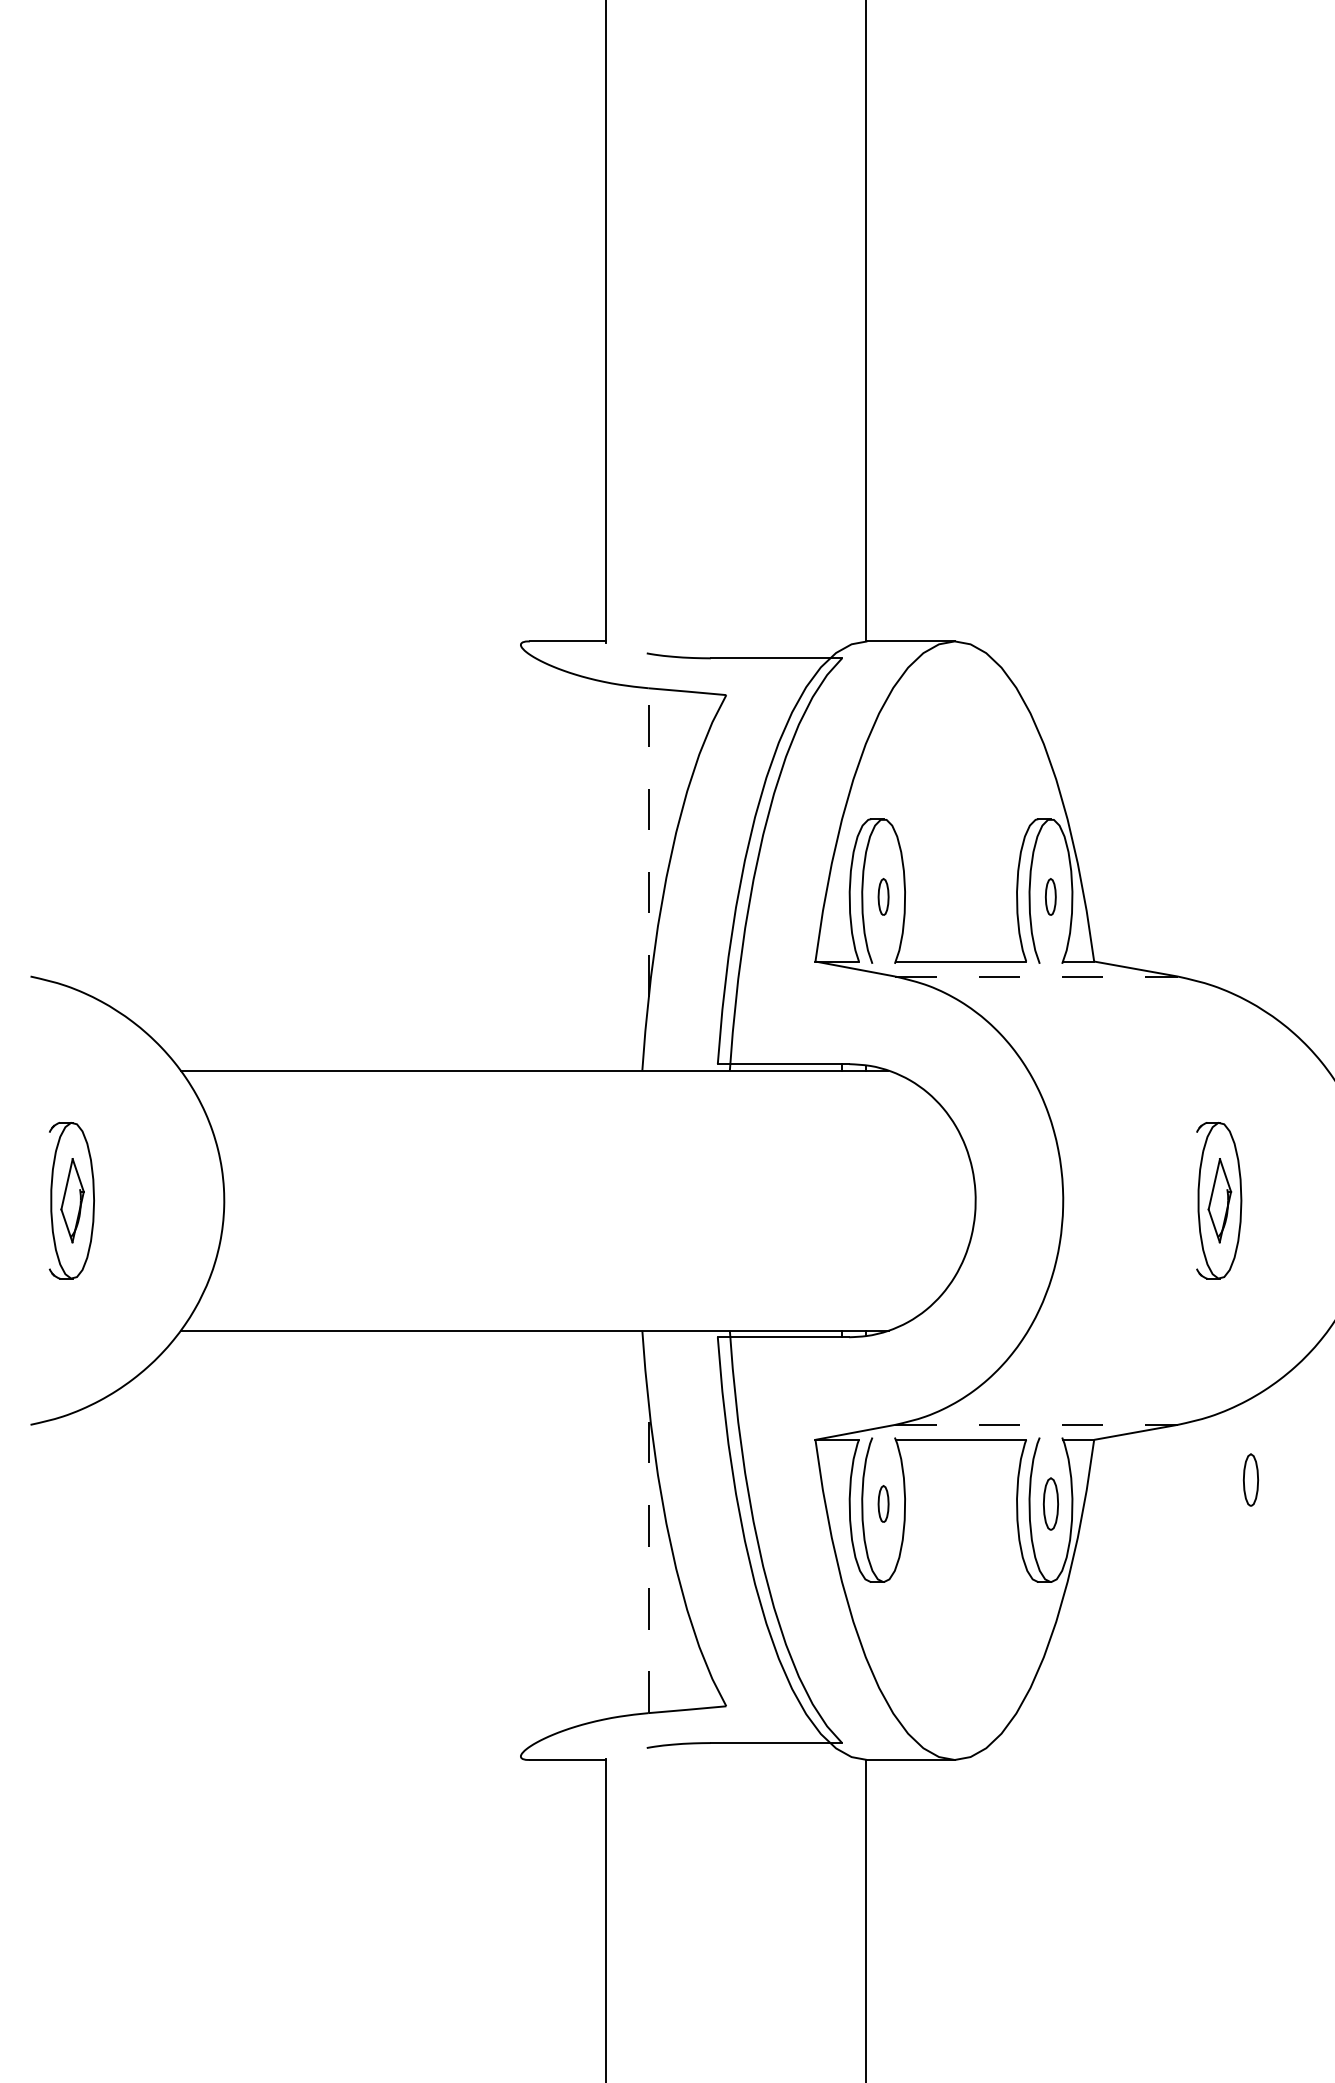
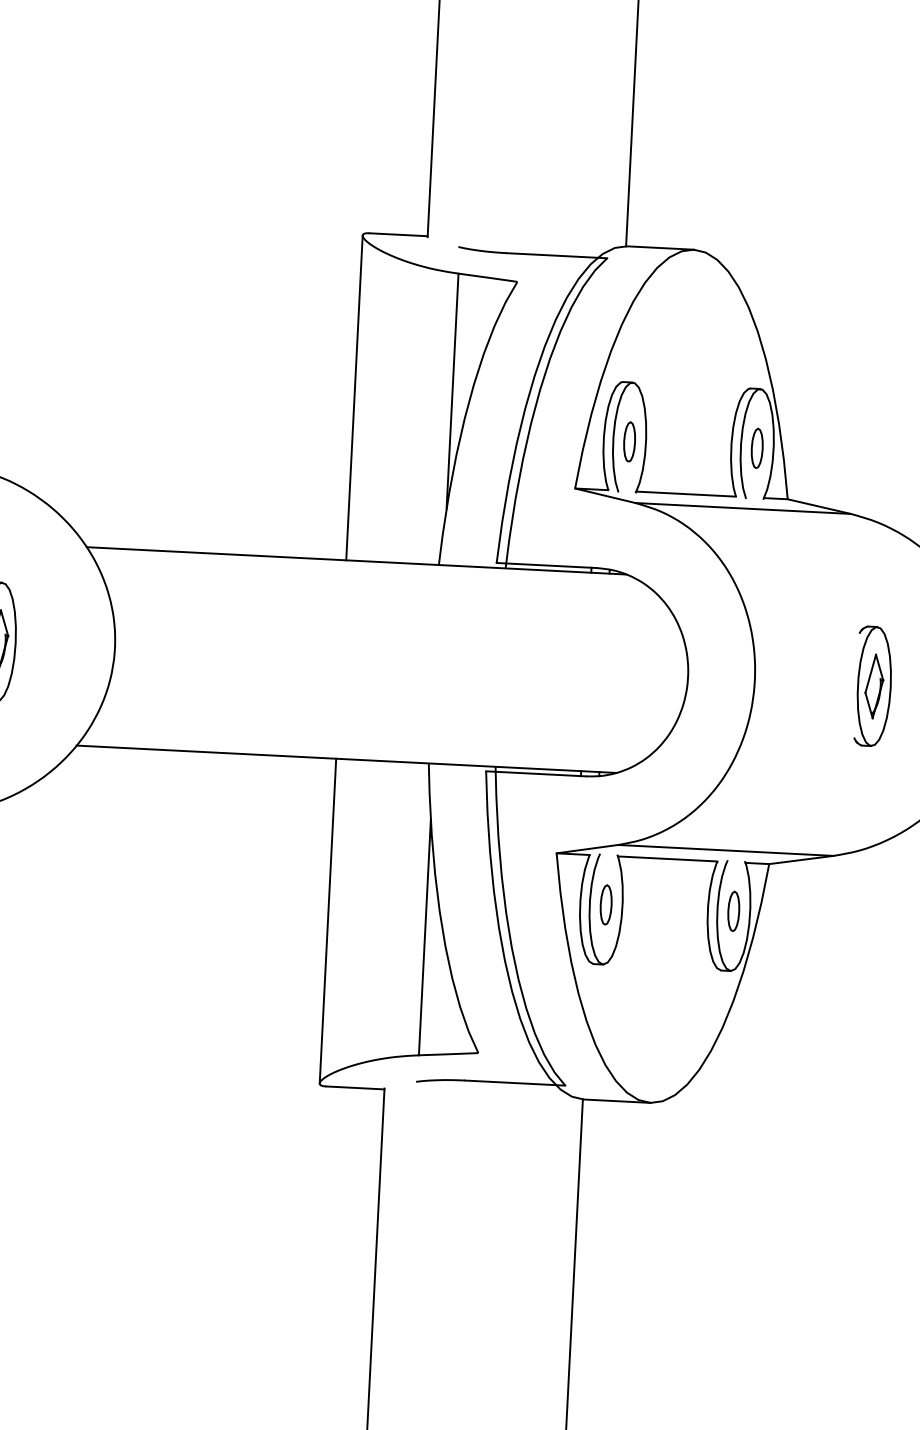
line: (648, 842) -> (452, 391), dashed -> solid
line: (520, 857) -> (354, 397), added
part: (883, 896) -> (629, 441), size x1.43
part: (1050, 896) -> (756, 447), size x1.43
line: (1037, 976) -> (743, 508), dashed -> solid
line: (1037, 1424) -> (726, 850), dashed -> solid
part: (1250, 1479) -> (886, 900), removed
part: (883, 1503) -> (606, 904), size x1.43
line: (520, 1543) -> (327, 920), added
line: (648, 1558) -> (424, 937), dashed -> solid

